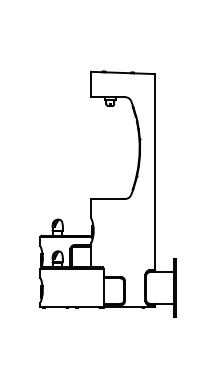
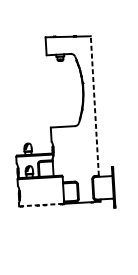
line: (154, 171) -> (94, 105), solid -> dashed
line: (72, 307) -> (41, 205), solid -> dashed

